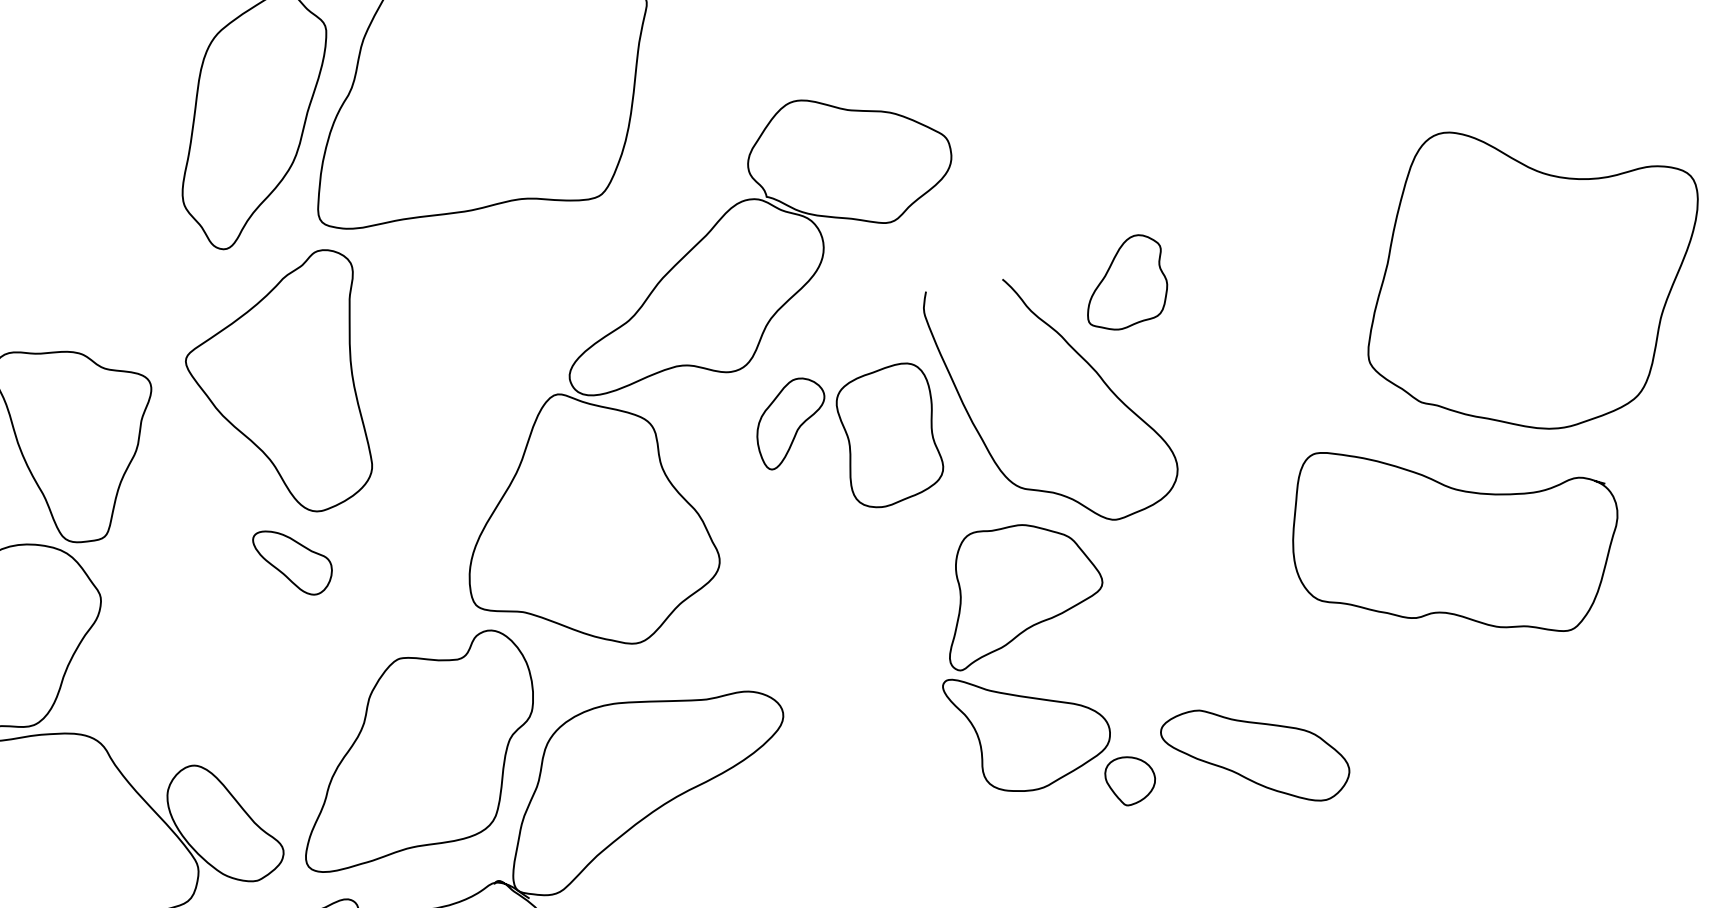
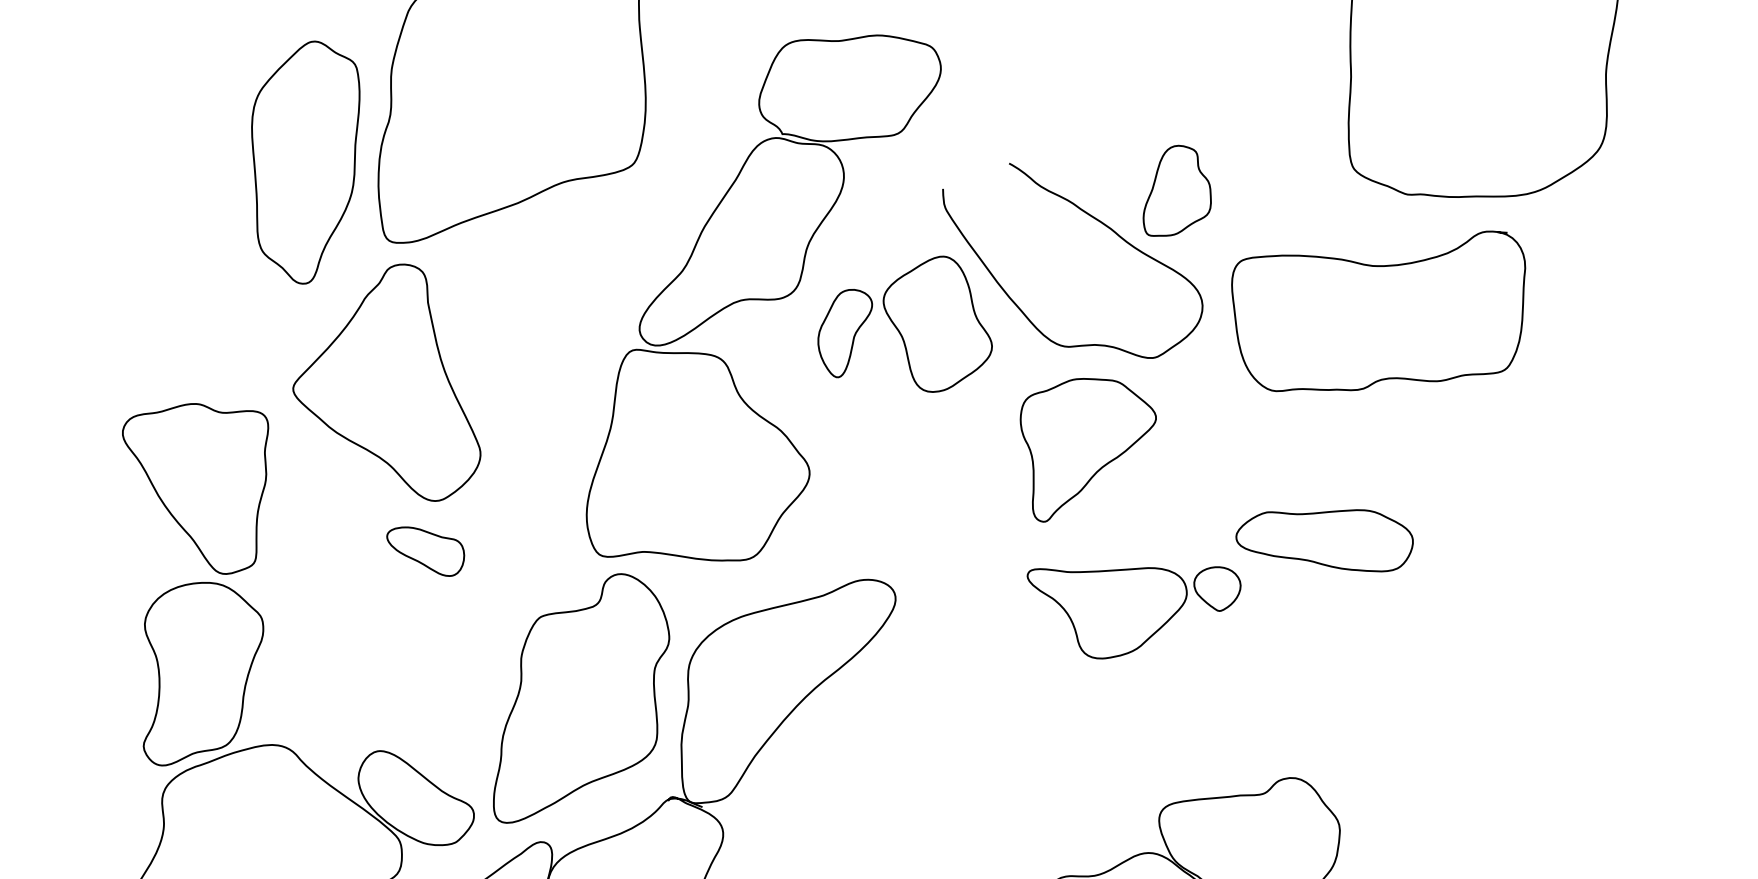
part: (1130, 282) -> (1176, 190), moved
curve: (1459, 490) -> (1378, 266), moved
part: (1019, 742) -> (1106, 613), moved

